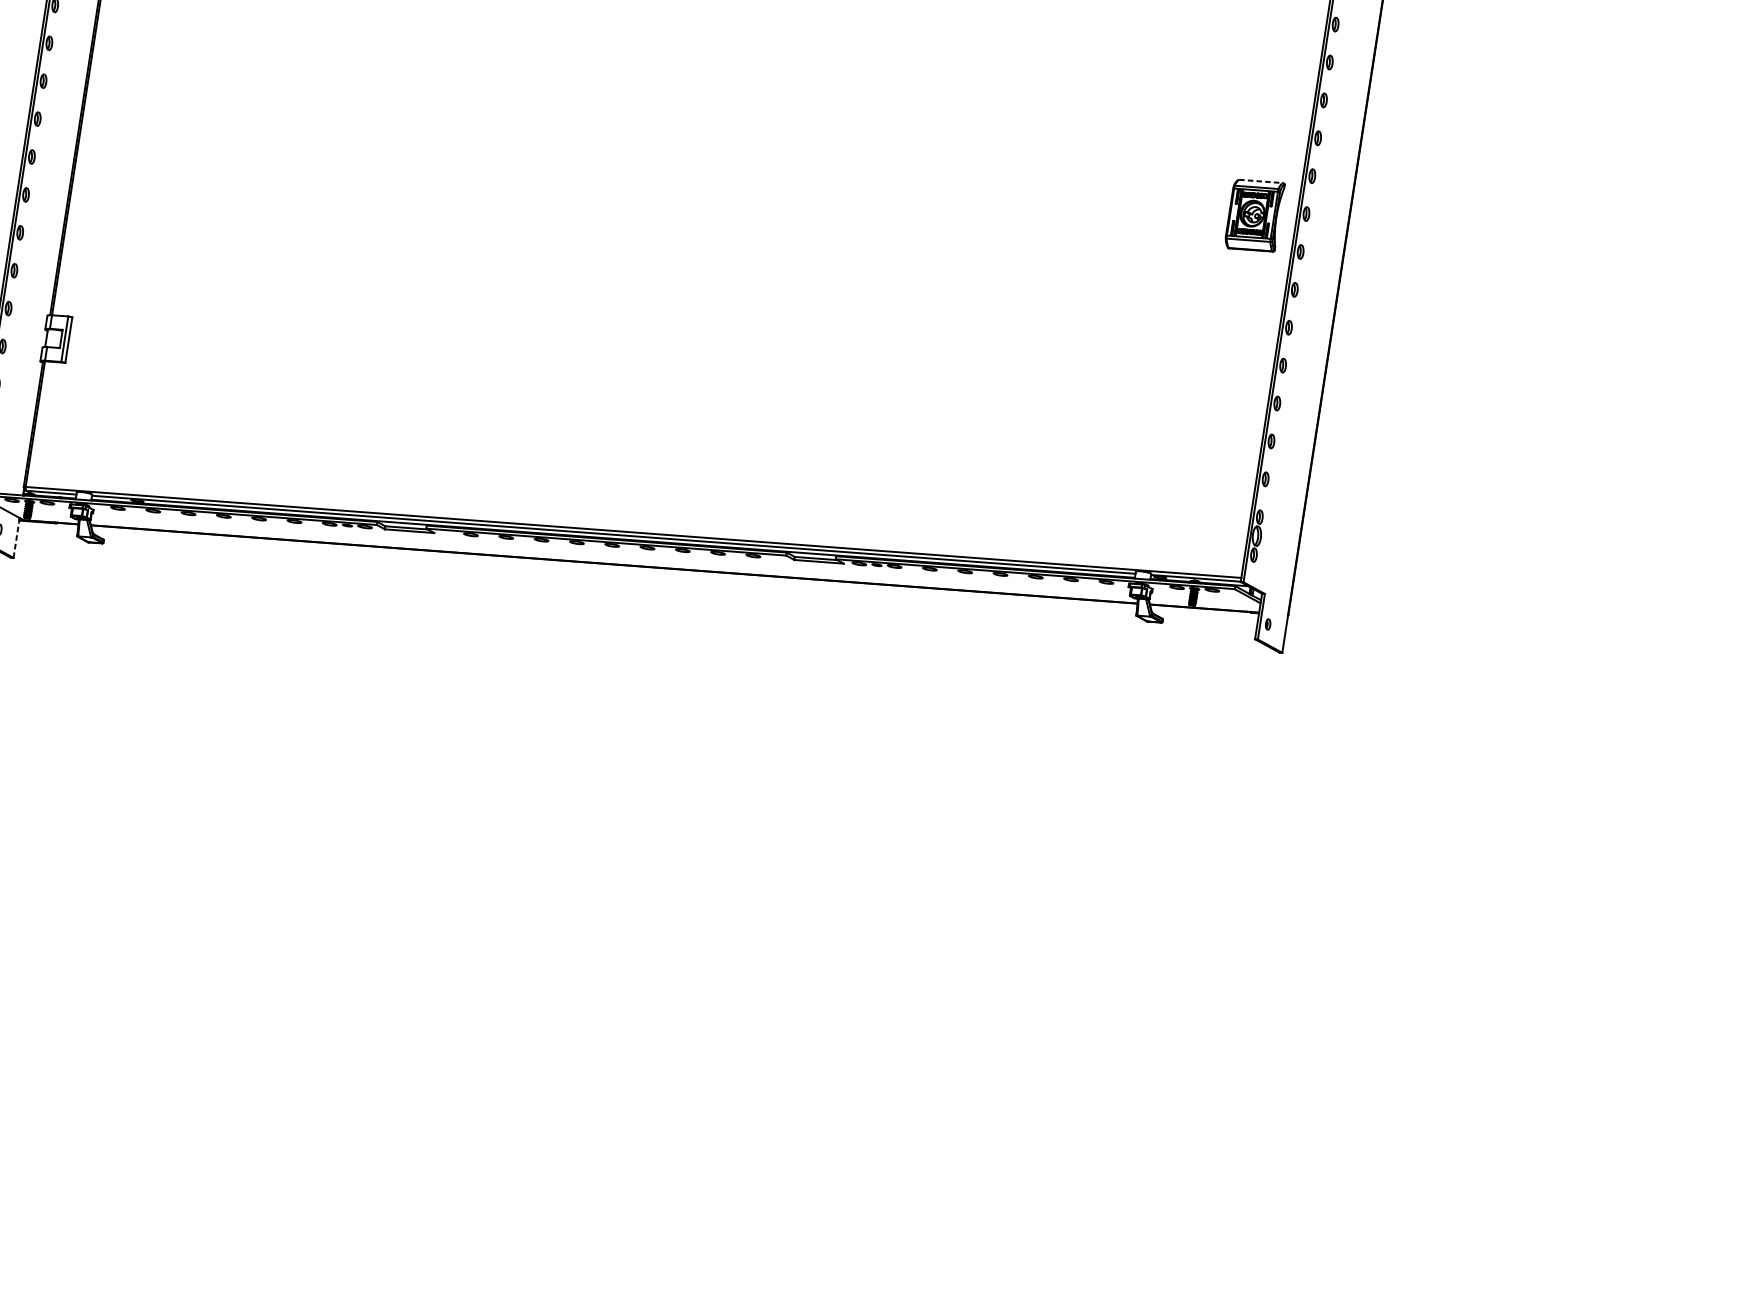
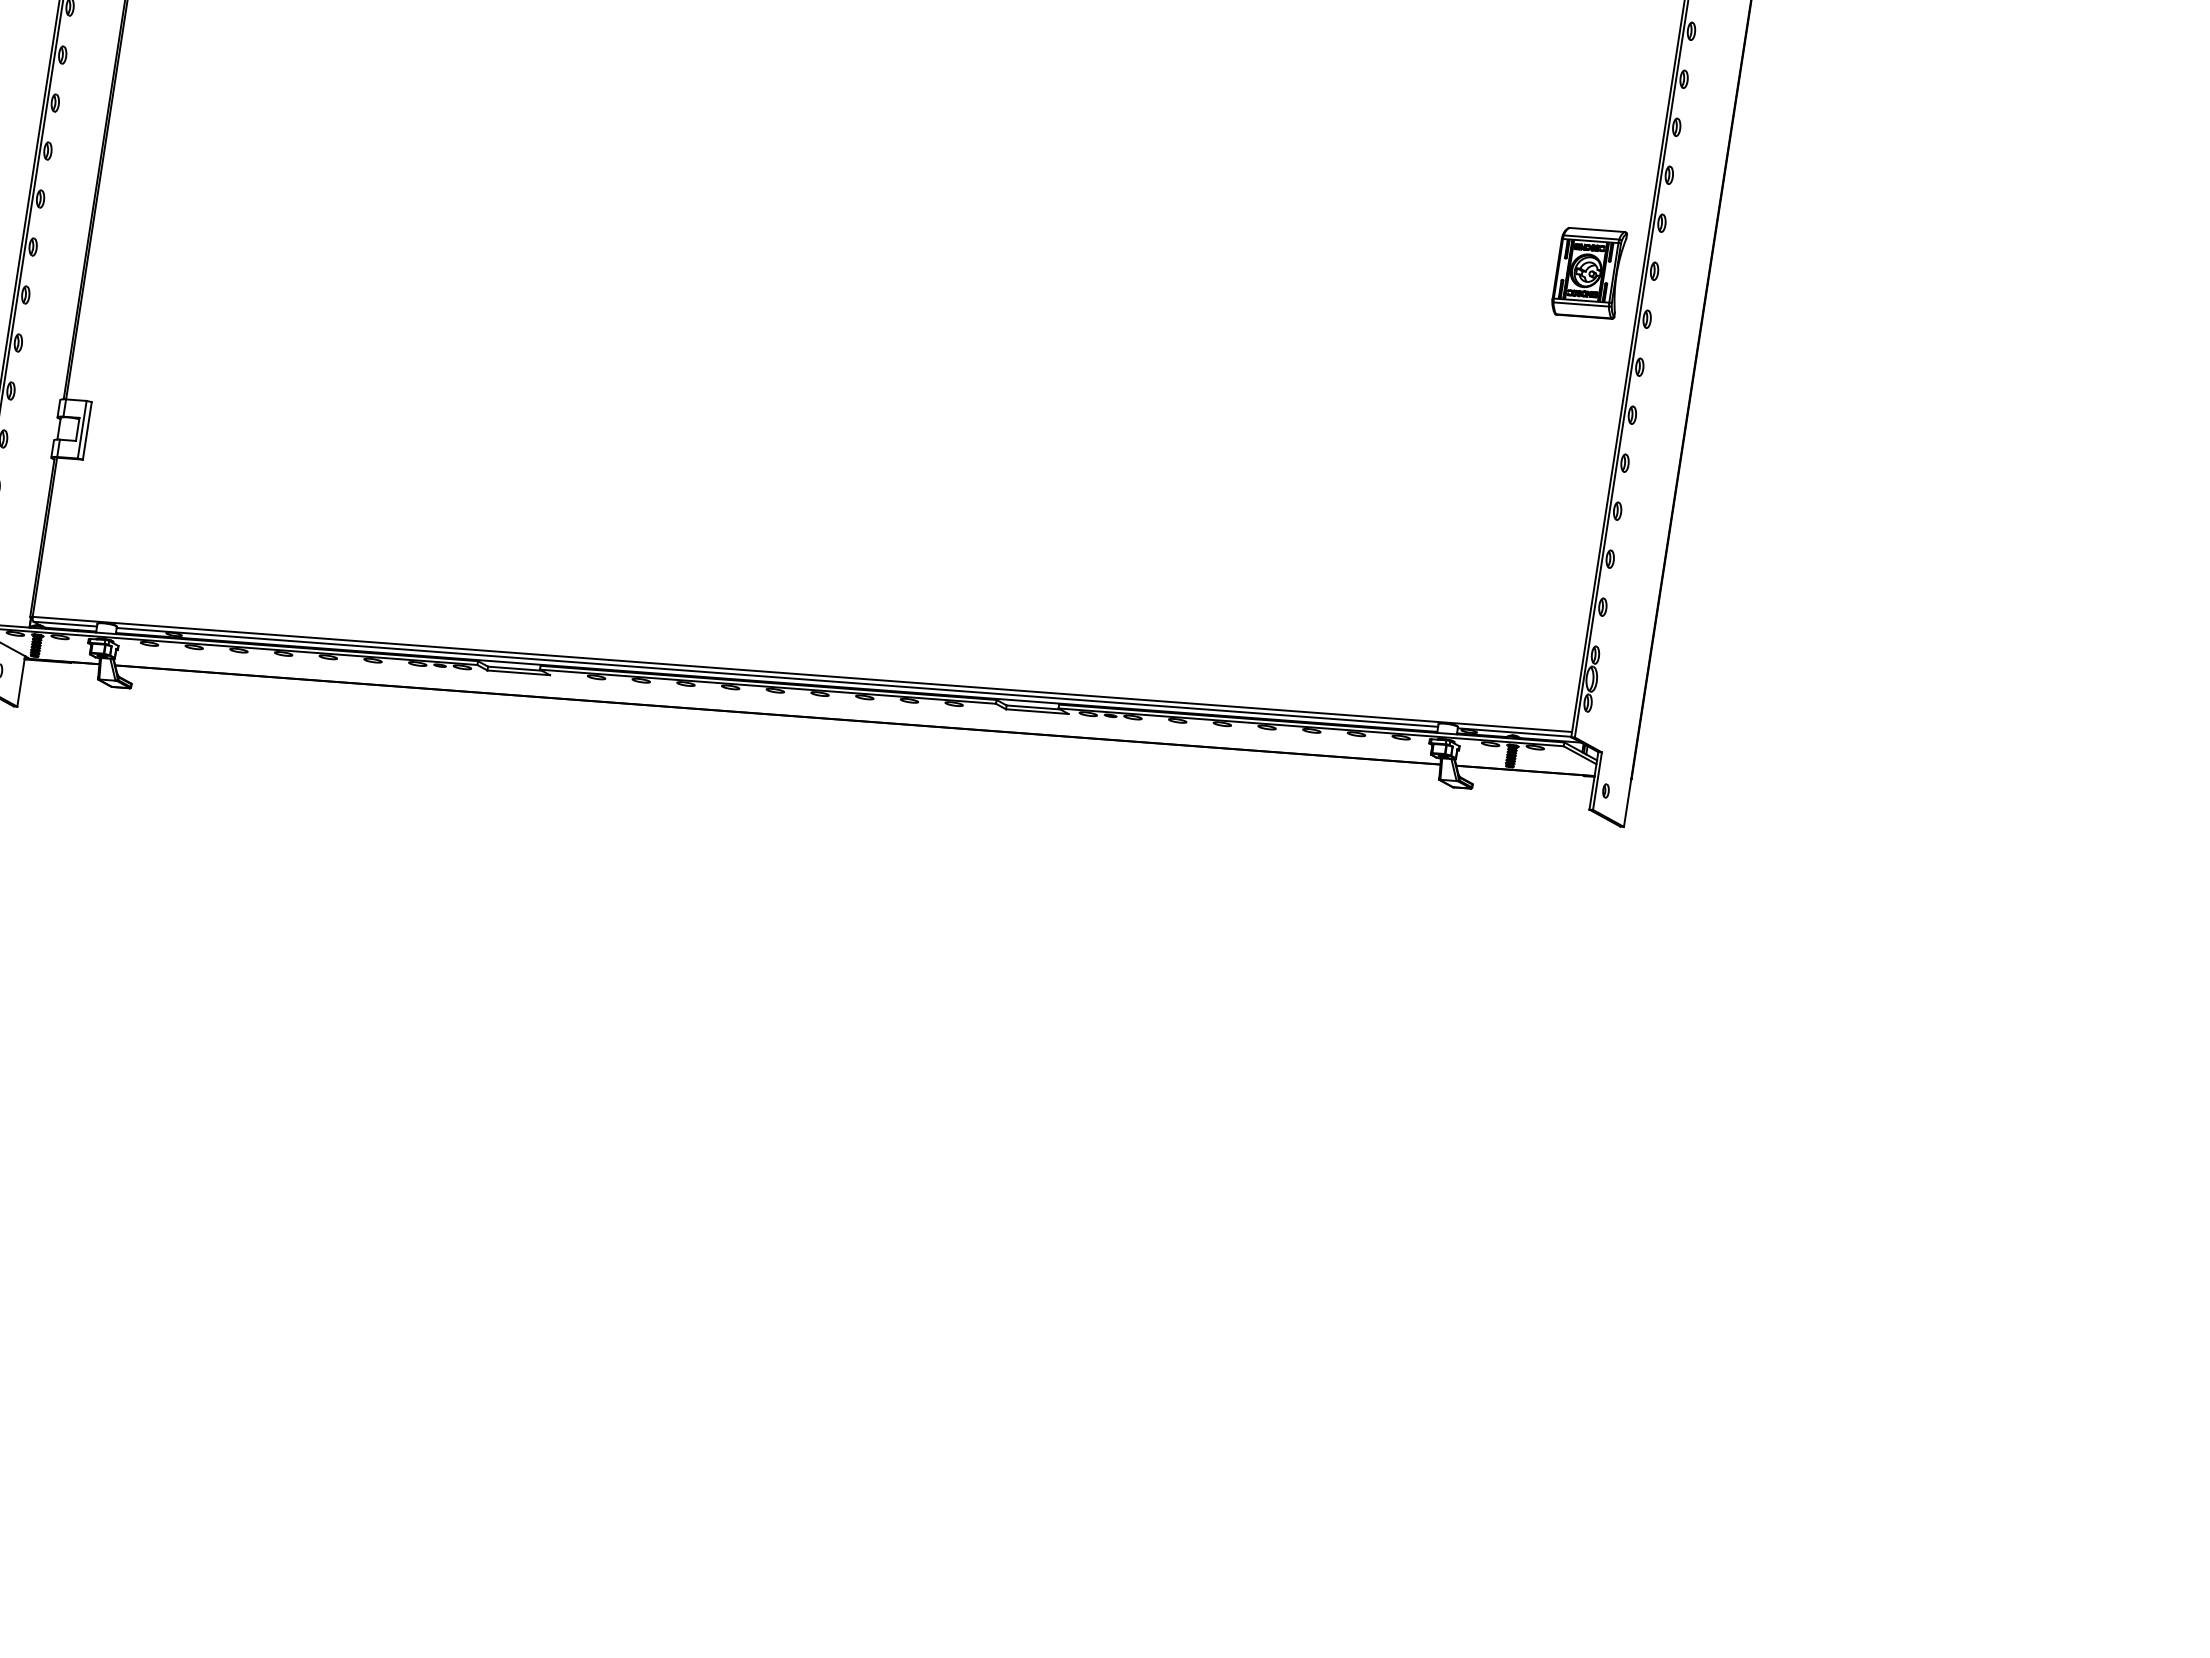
line: (1261, 181) -> (1597, 229), dashed -> solid
line: (16, 538) -> (21, 682), dashed -> solid

